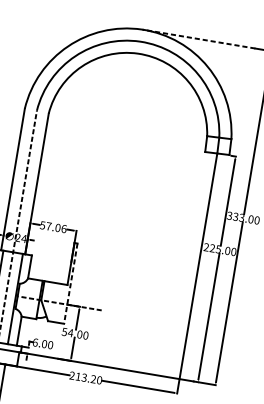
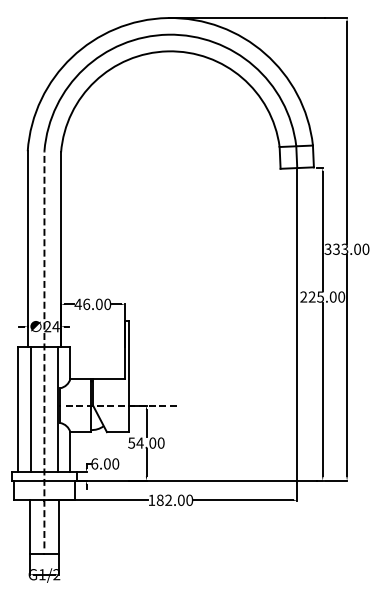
line: (198, 39) -> (246, 18), dashed -> solid
text: (53, 227) -> (92, 304), 57.06 -> 46.00
line: (71, 283) -> (129, 376), dashed -> solid
text: (82, 376) -> (166, 499), 213.20 -> 182.00

